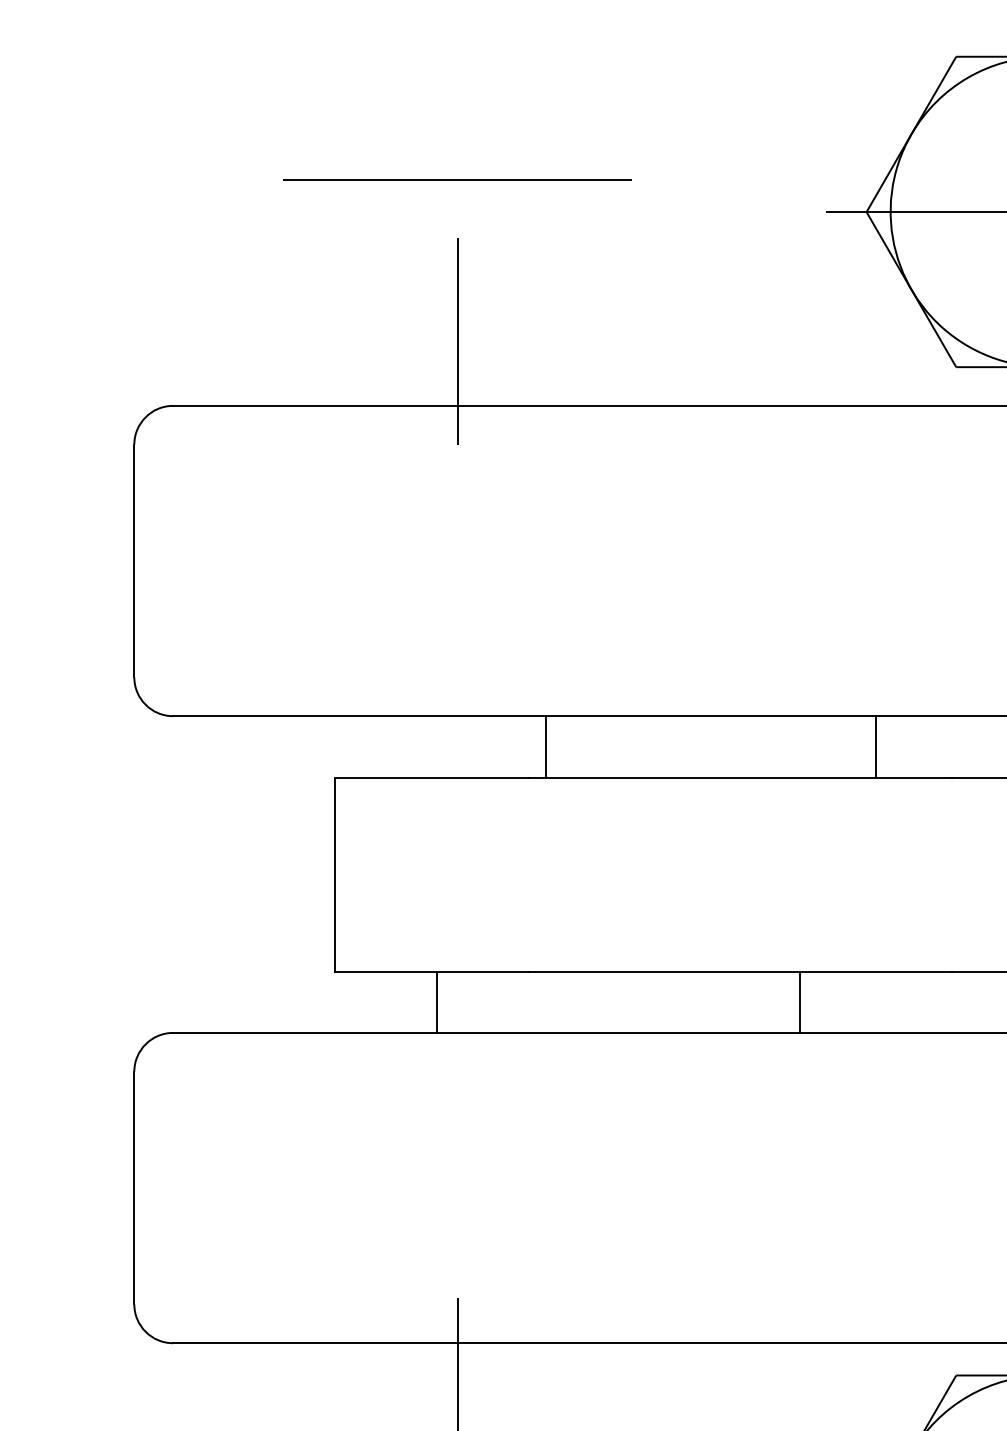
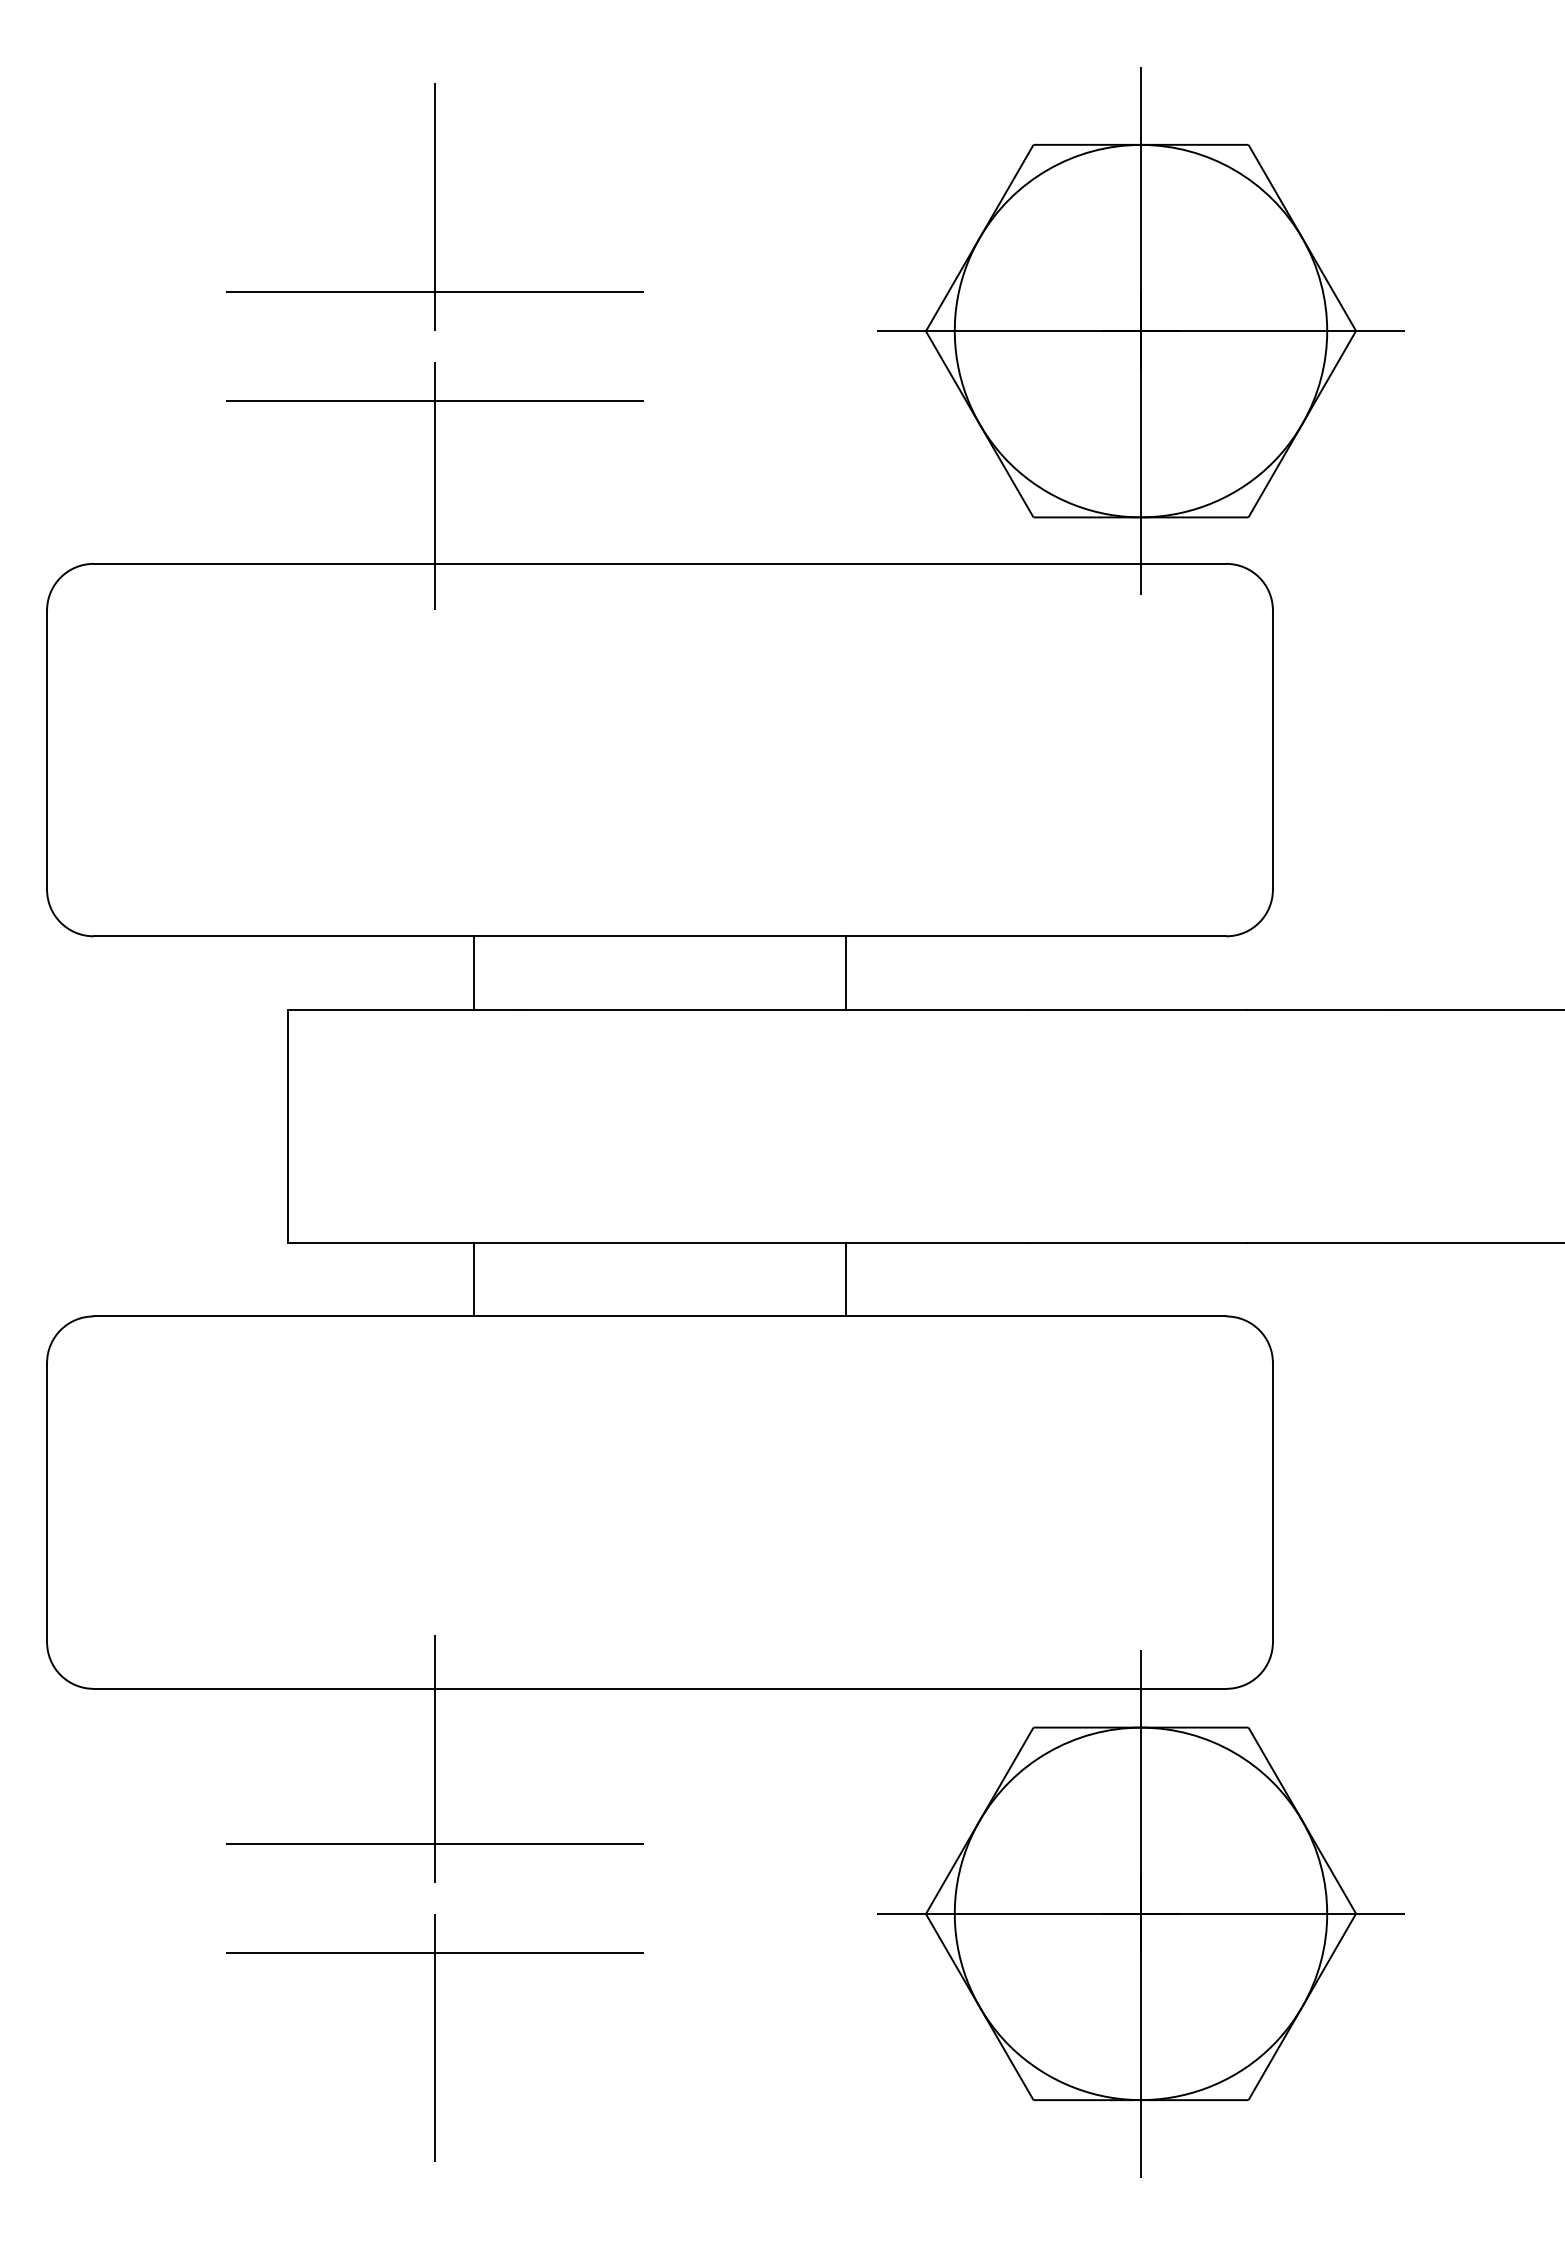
line: (457, 108) -> (435, 206), added
line: (457, 269) -> (434, 400), added
line: (545, 747) -> (473, 973), moved
line: (876, 747) -> (846, 973), moved
line: (437, 1002) -> (473, 1279), moved

